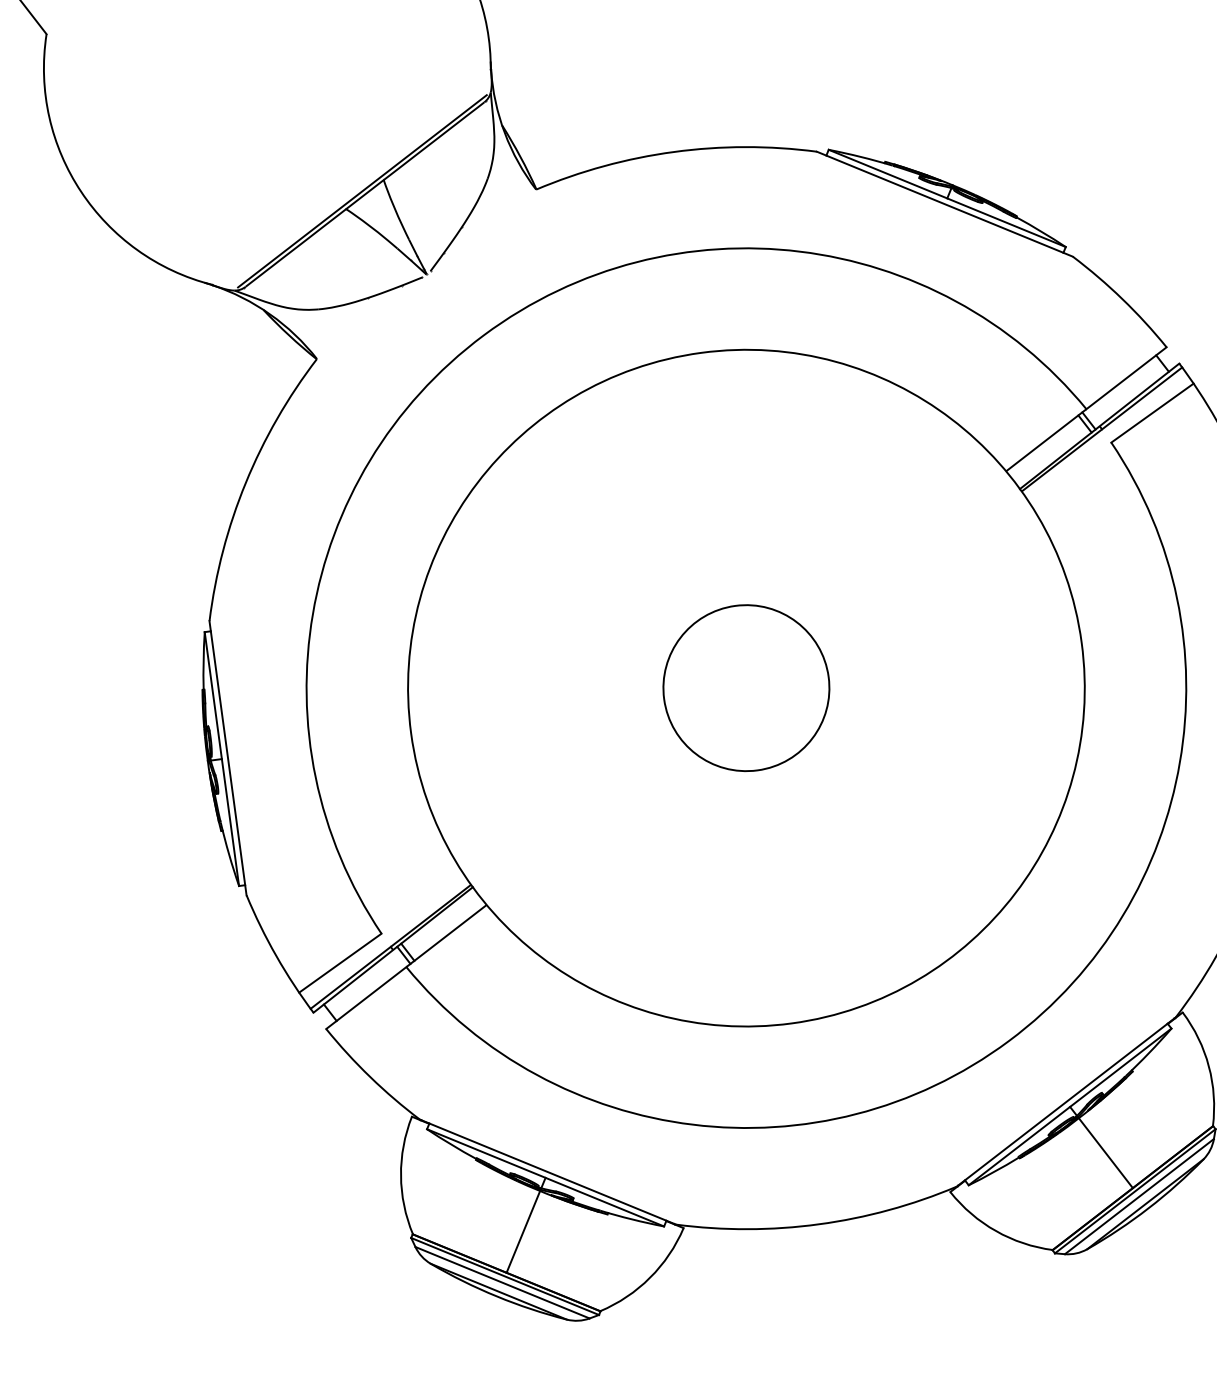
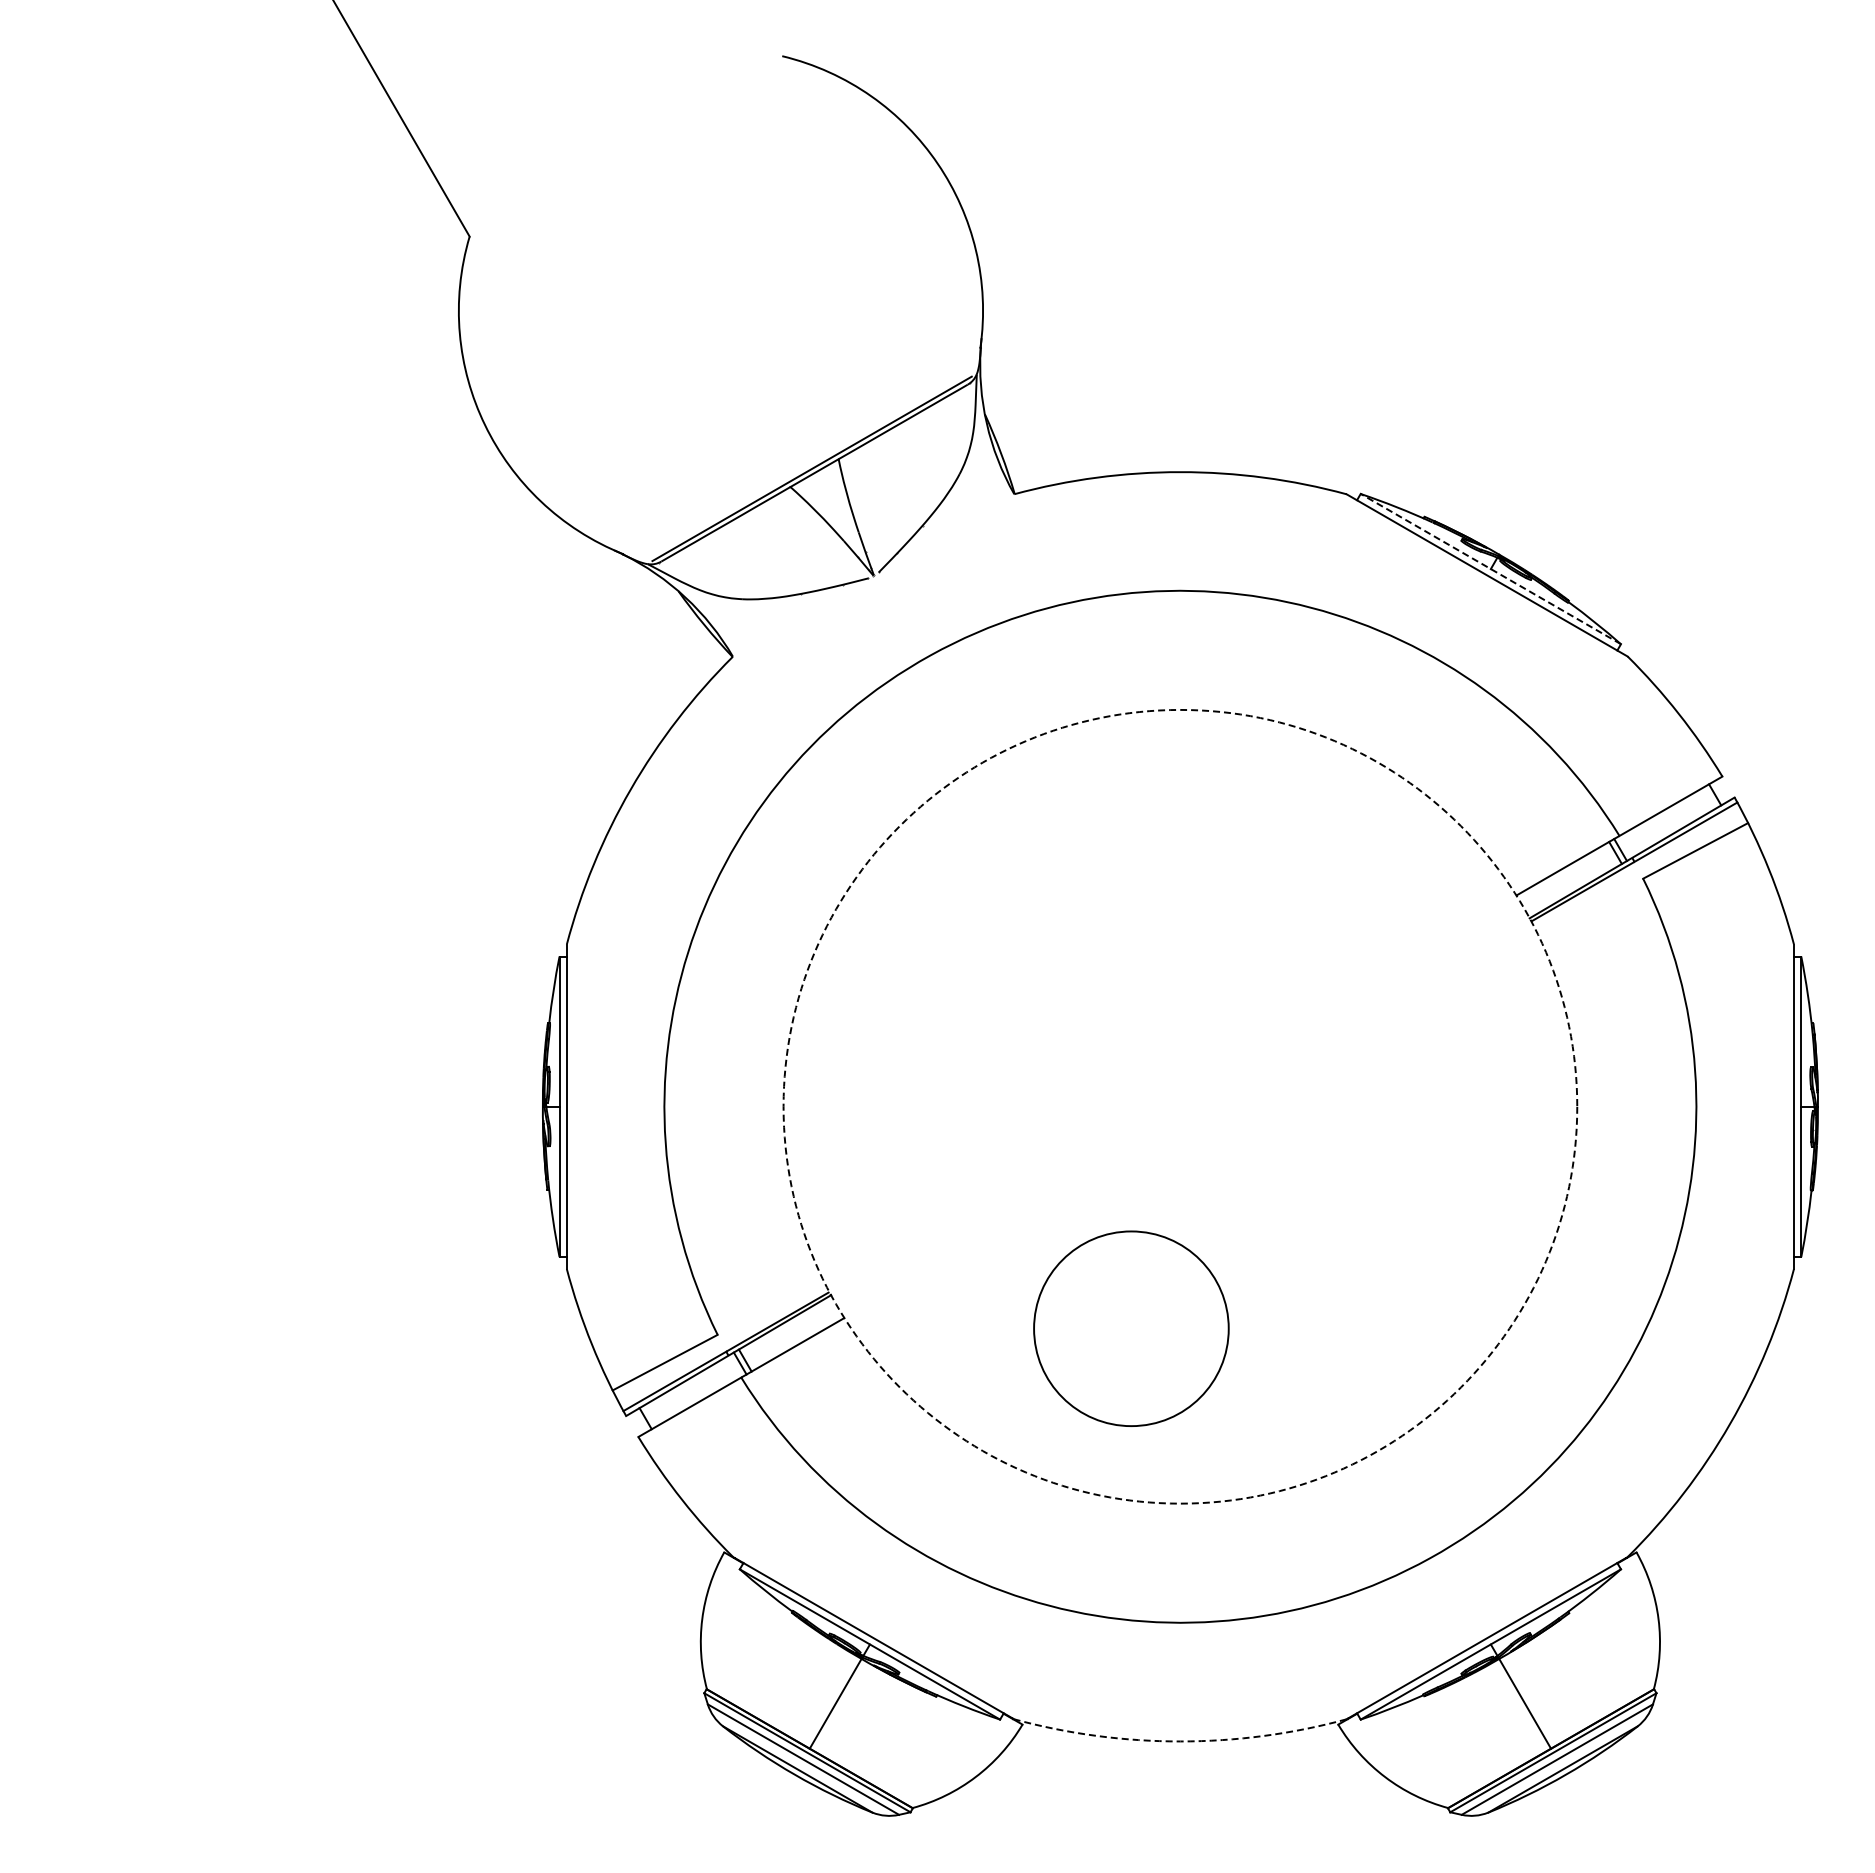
line: (946, 197) -> (1490, 568), solid -> dashed
circle: (746, 687) -> (1131, 1328), moved
circle: (746, 687) -> (1180, 1106), solid -> dashed
arc: (819, 1224) -> (1180, 1741), solid -> dashed

